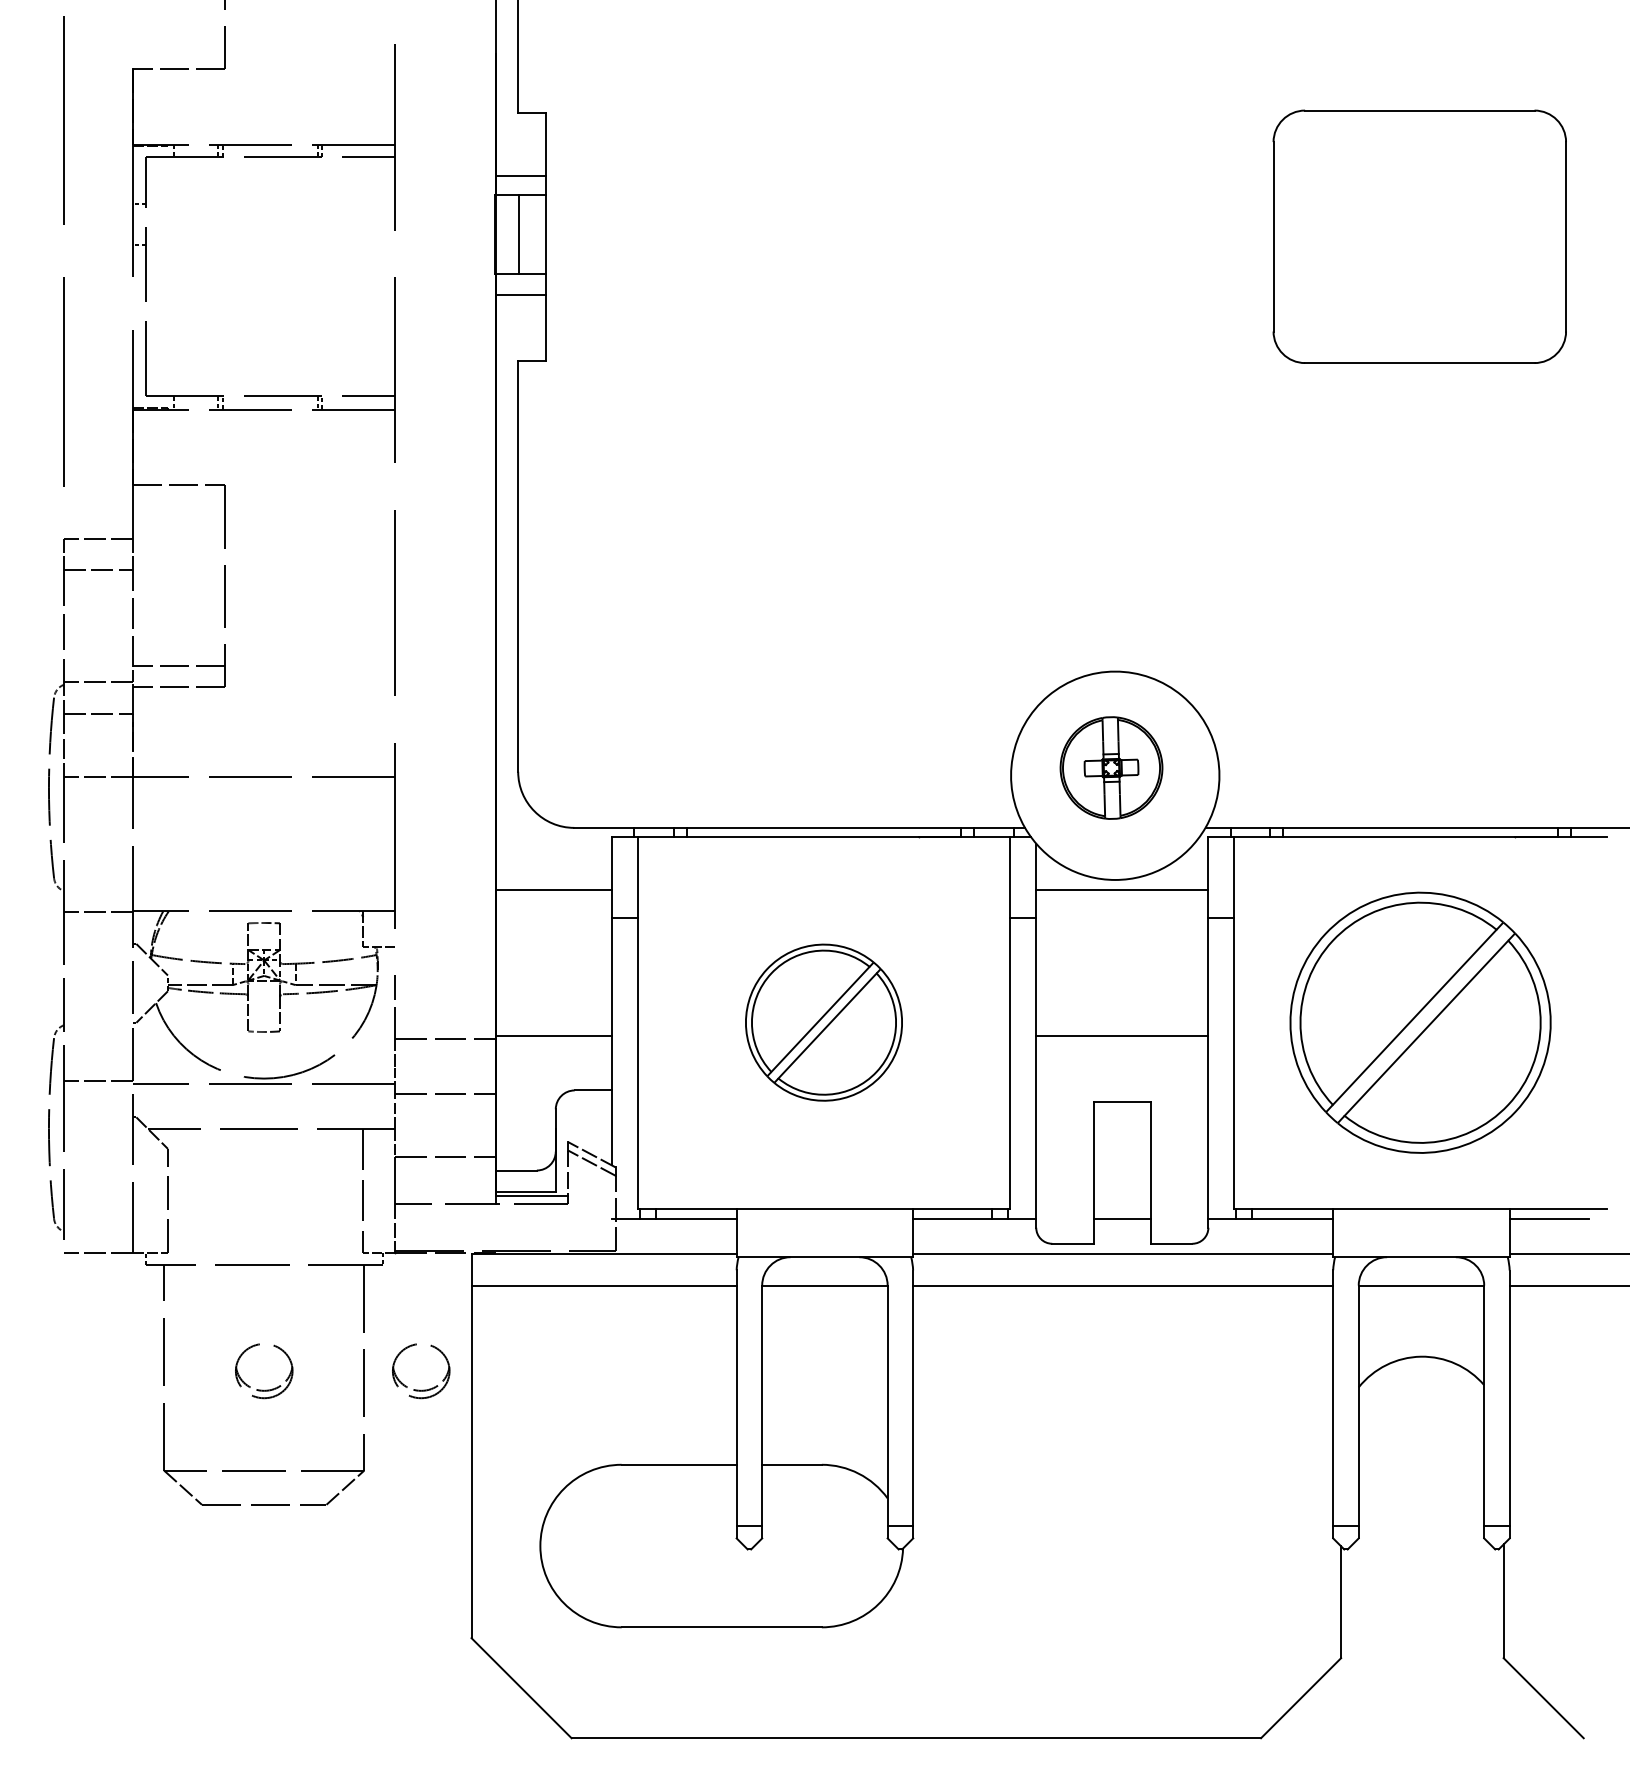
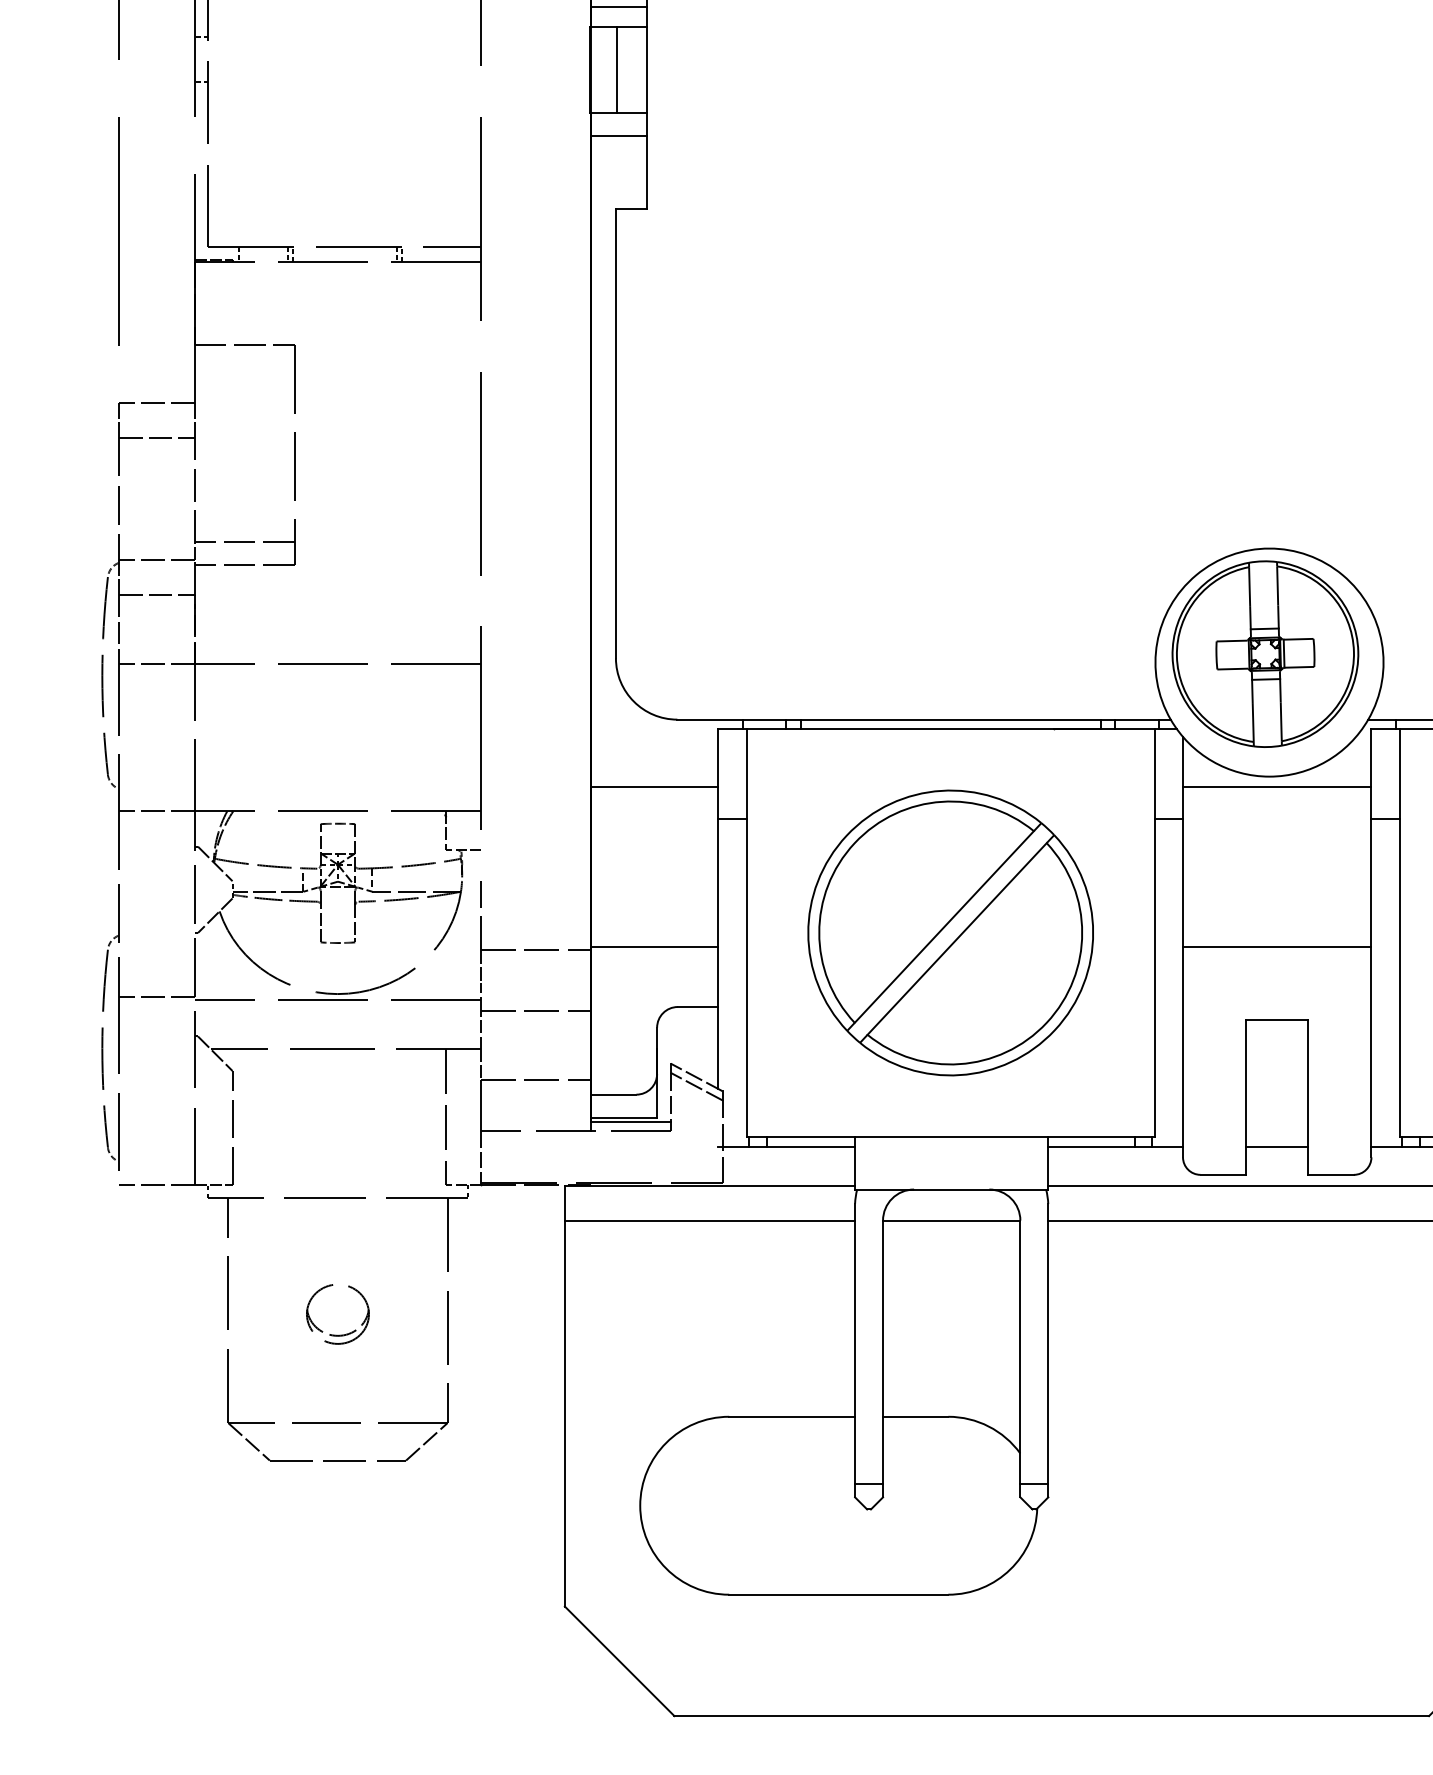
part: (1111, 767) -> (1265, 653), size x1.67
part: (823, 1022) -> (950, 932), size x1.67
part: (421, 1389) -> (510, 1334), removed

